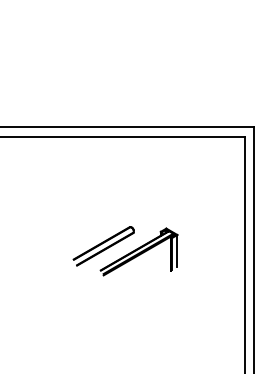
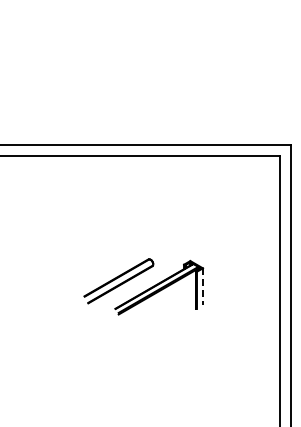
line: (177, 251) -> (202, 287), solid -> dashed

